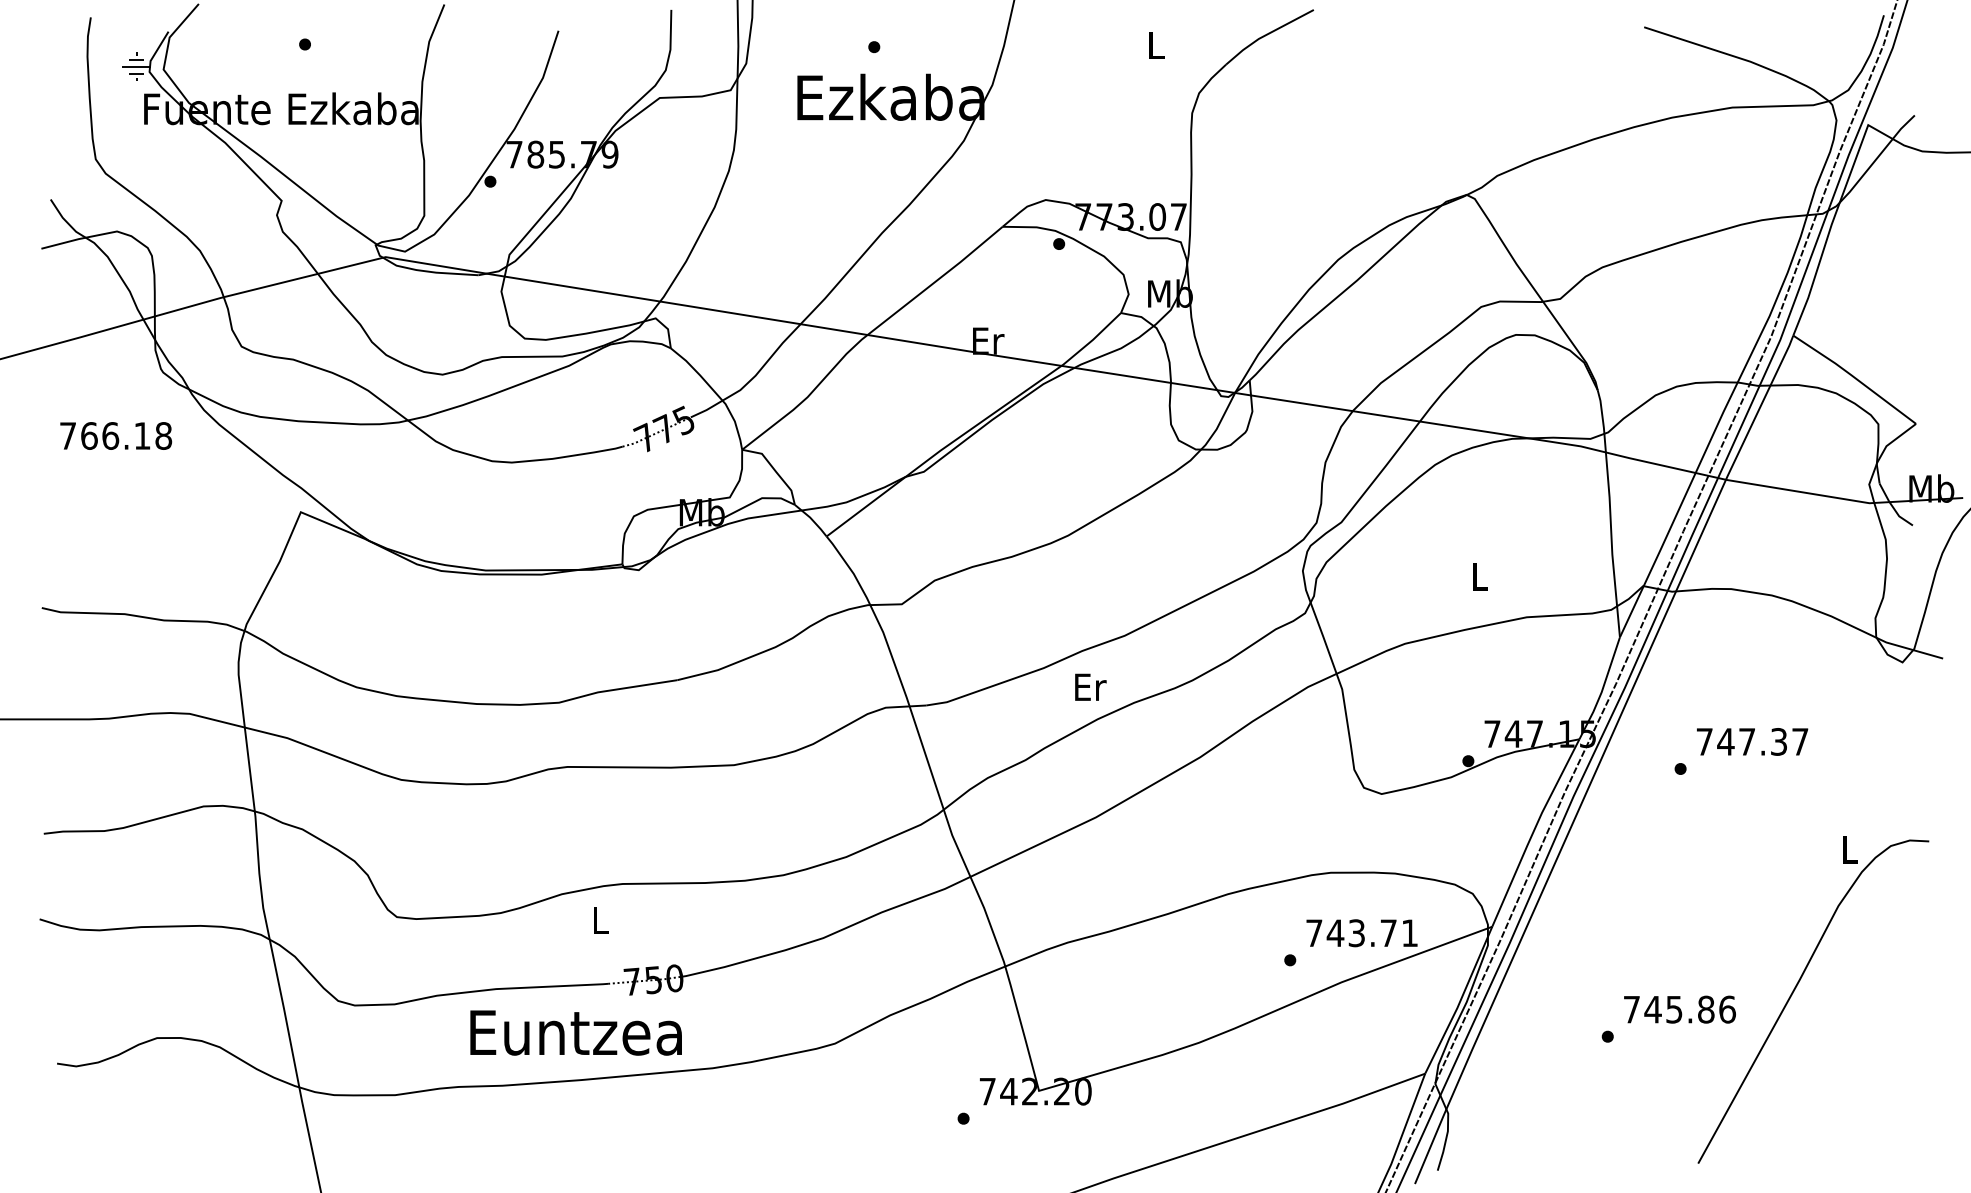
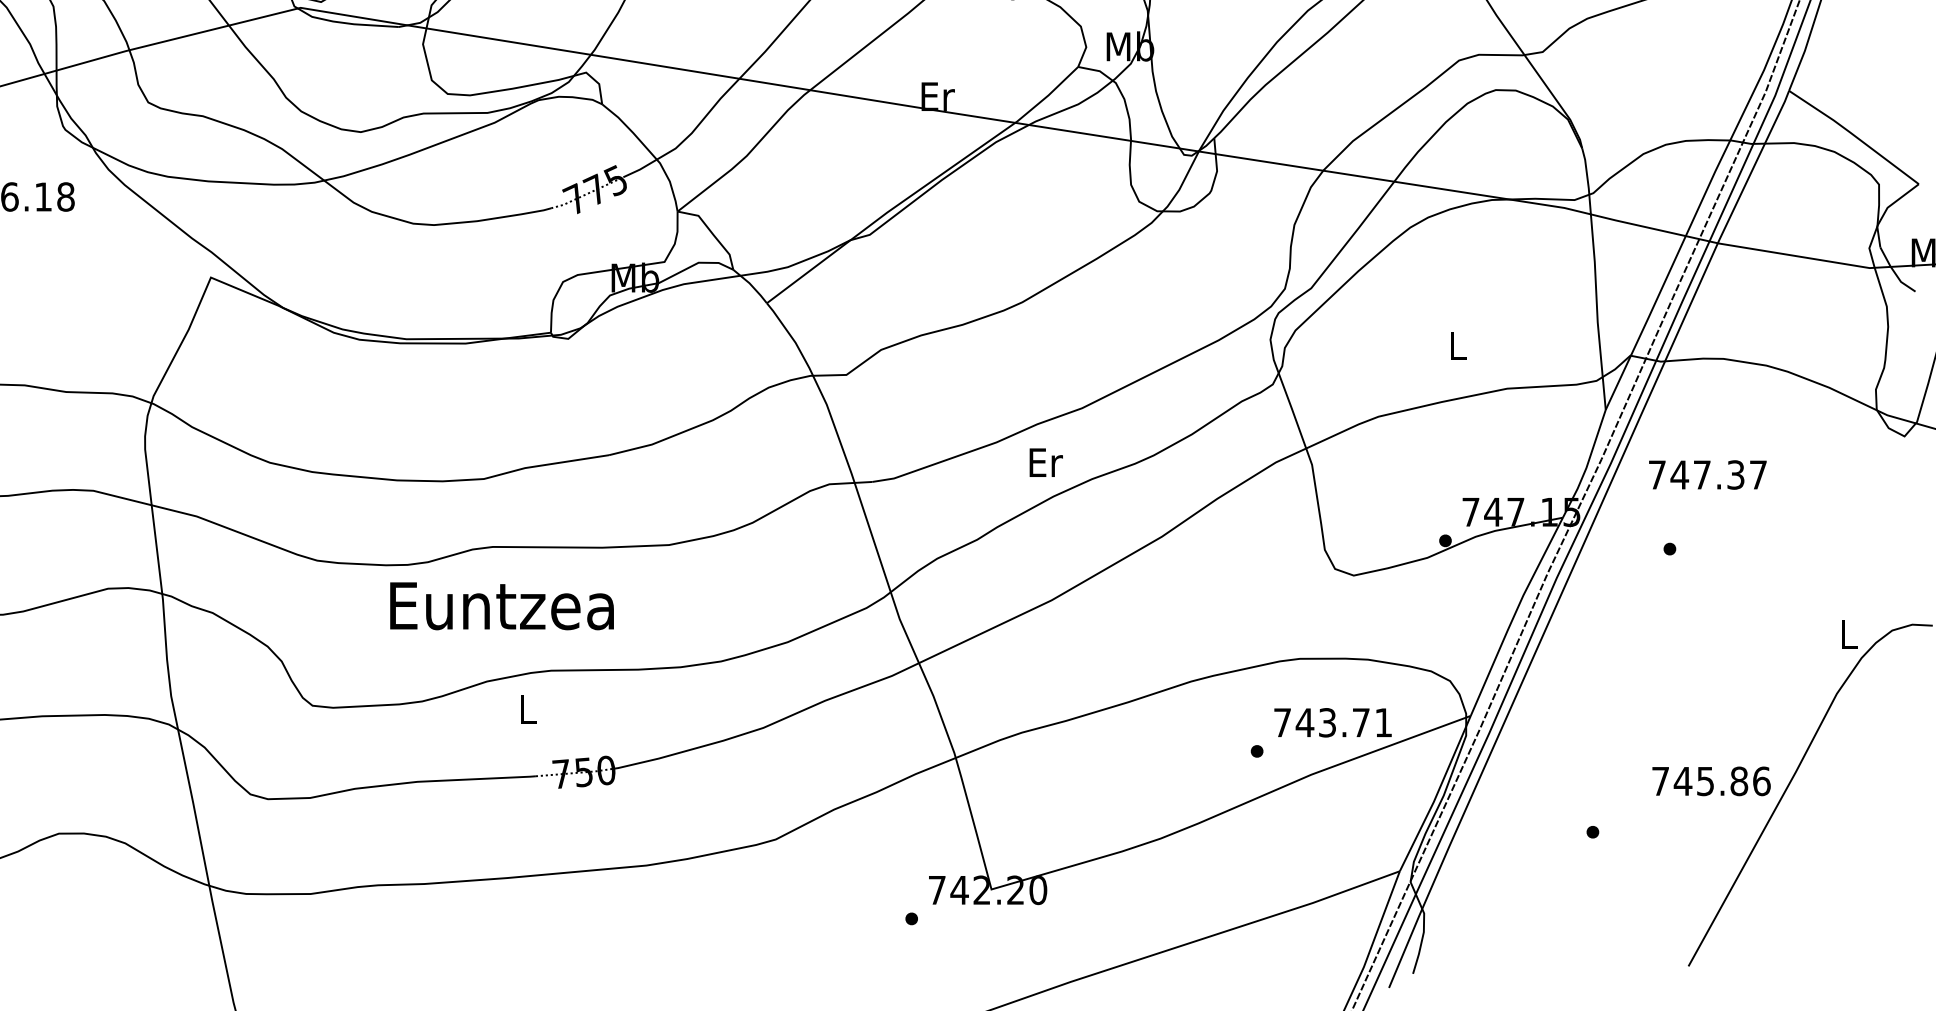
text: (1752, 741) -> (1707, 474), moved
text: (1679, 1009) -> (1711, 781), moved
text: (575, 1032) -> (501, 605), moved

